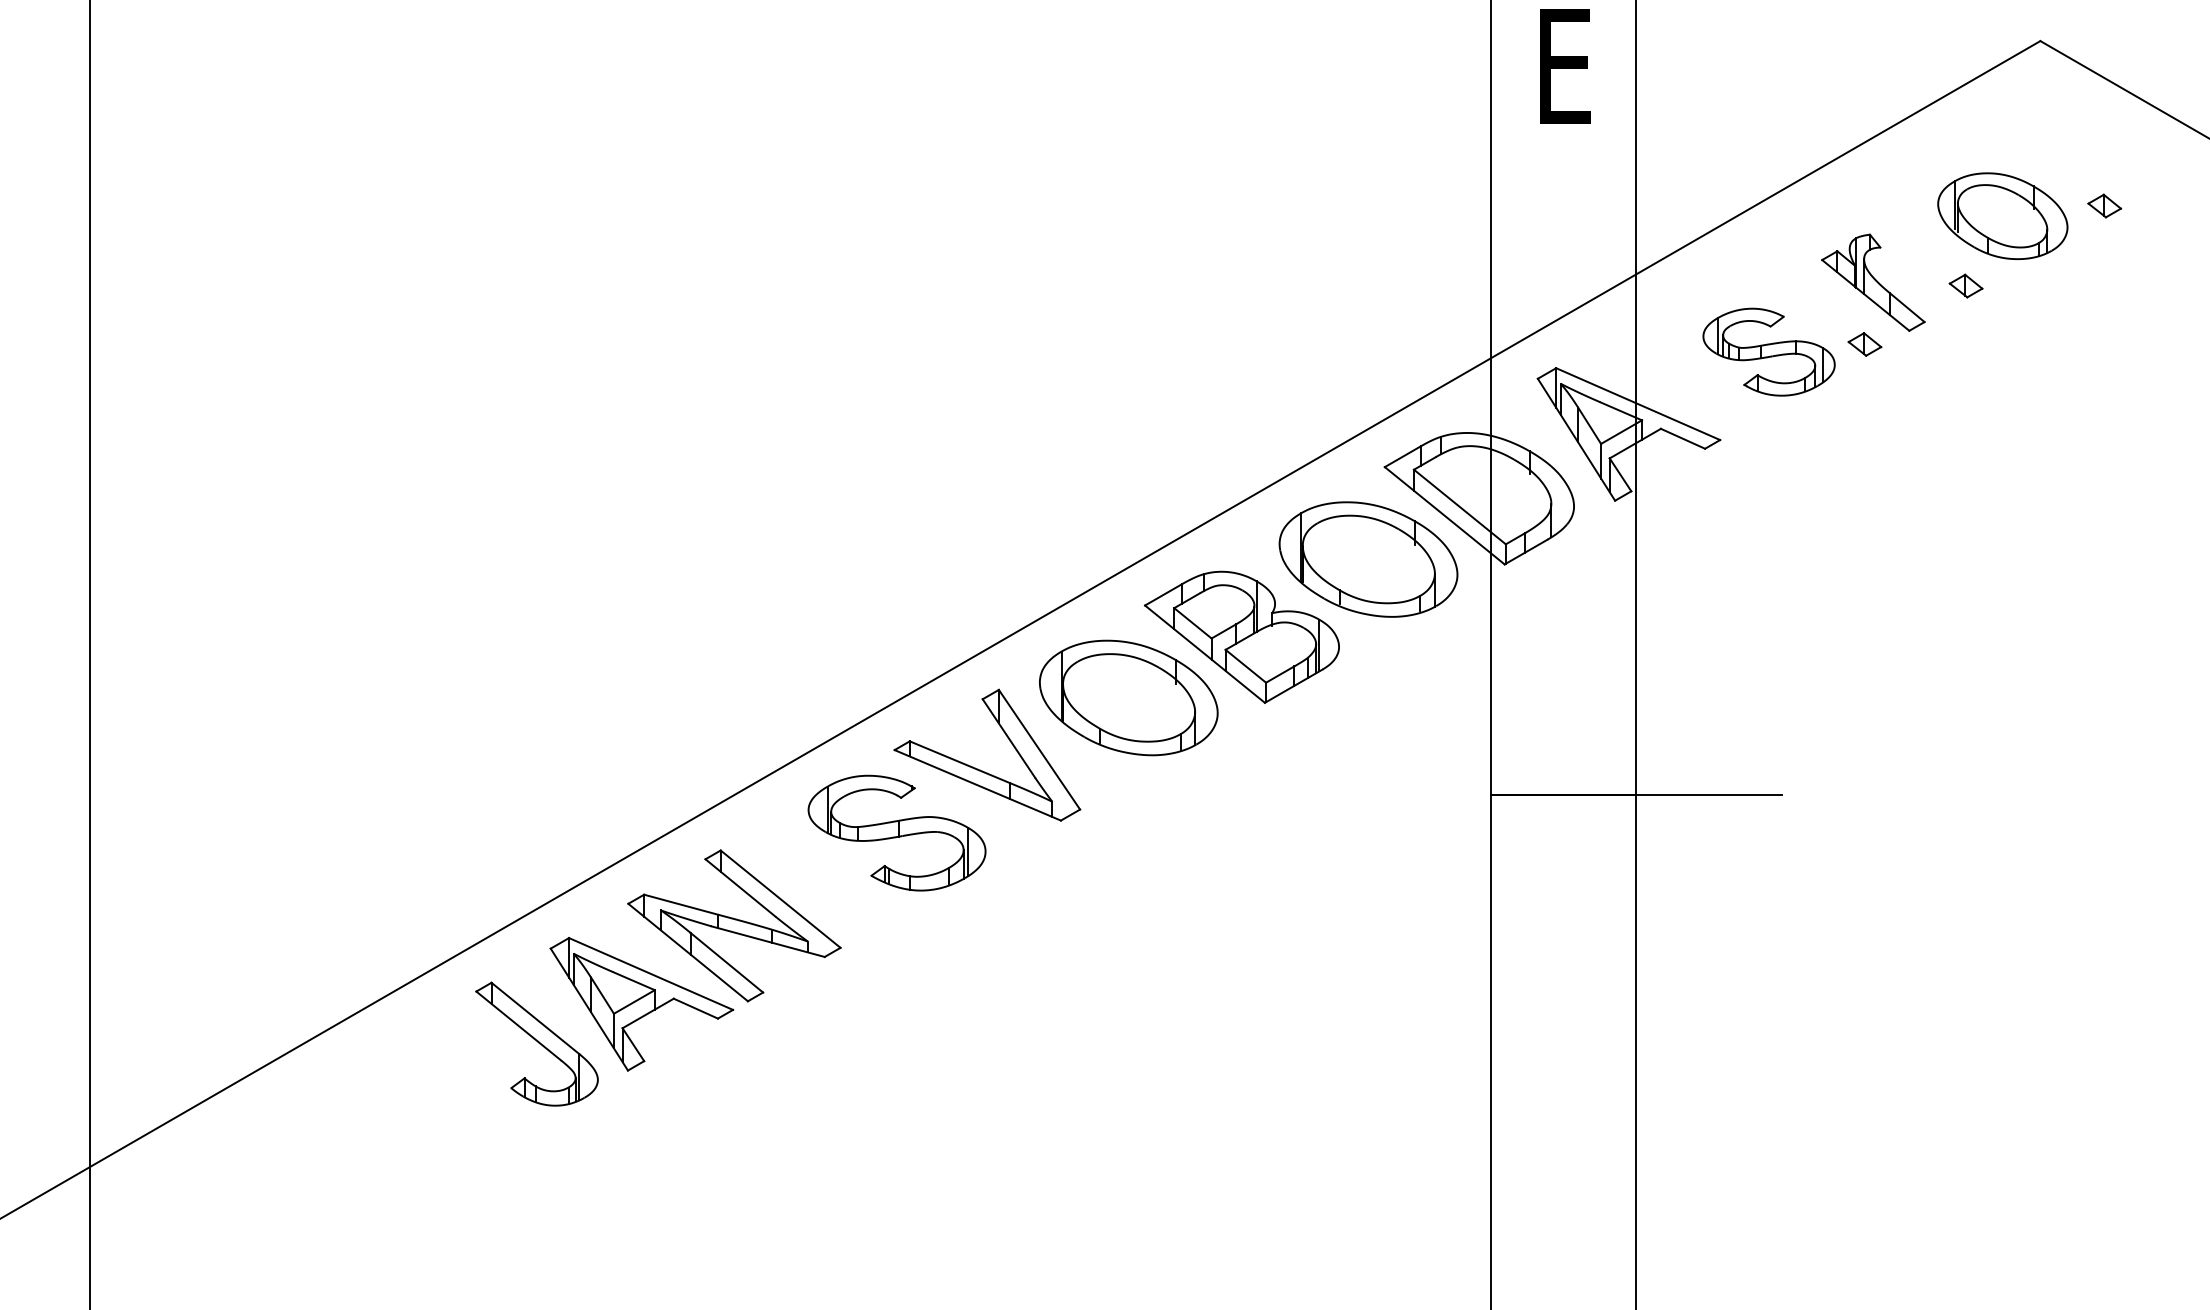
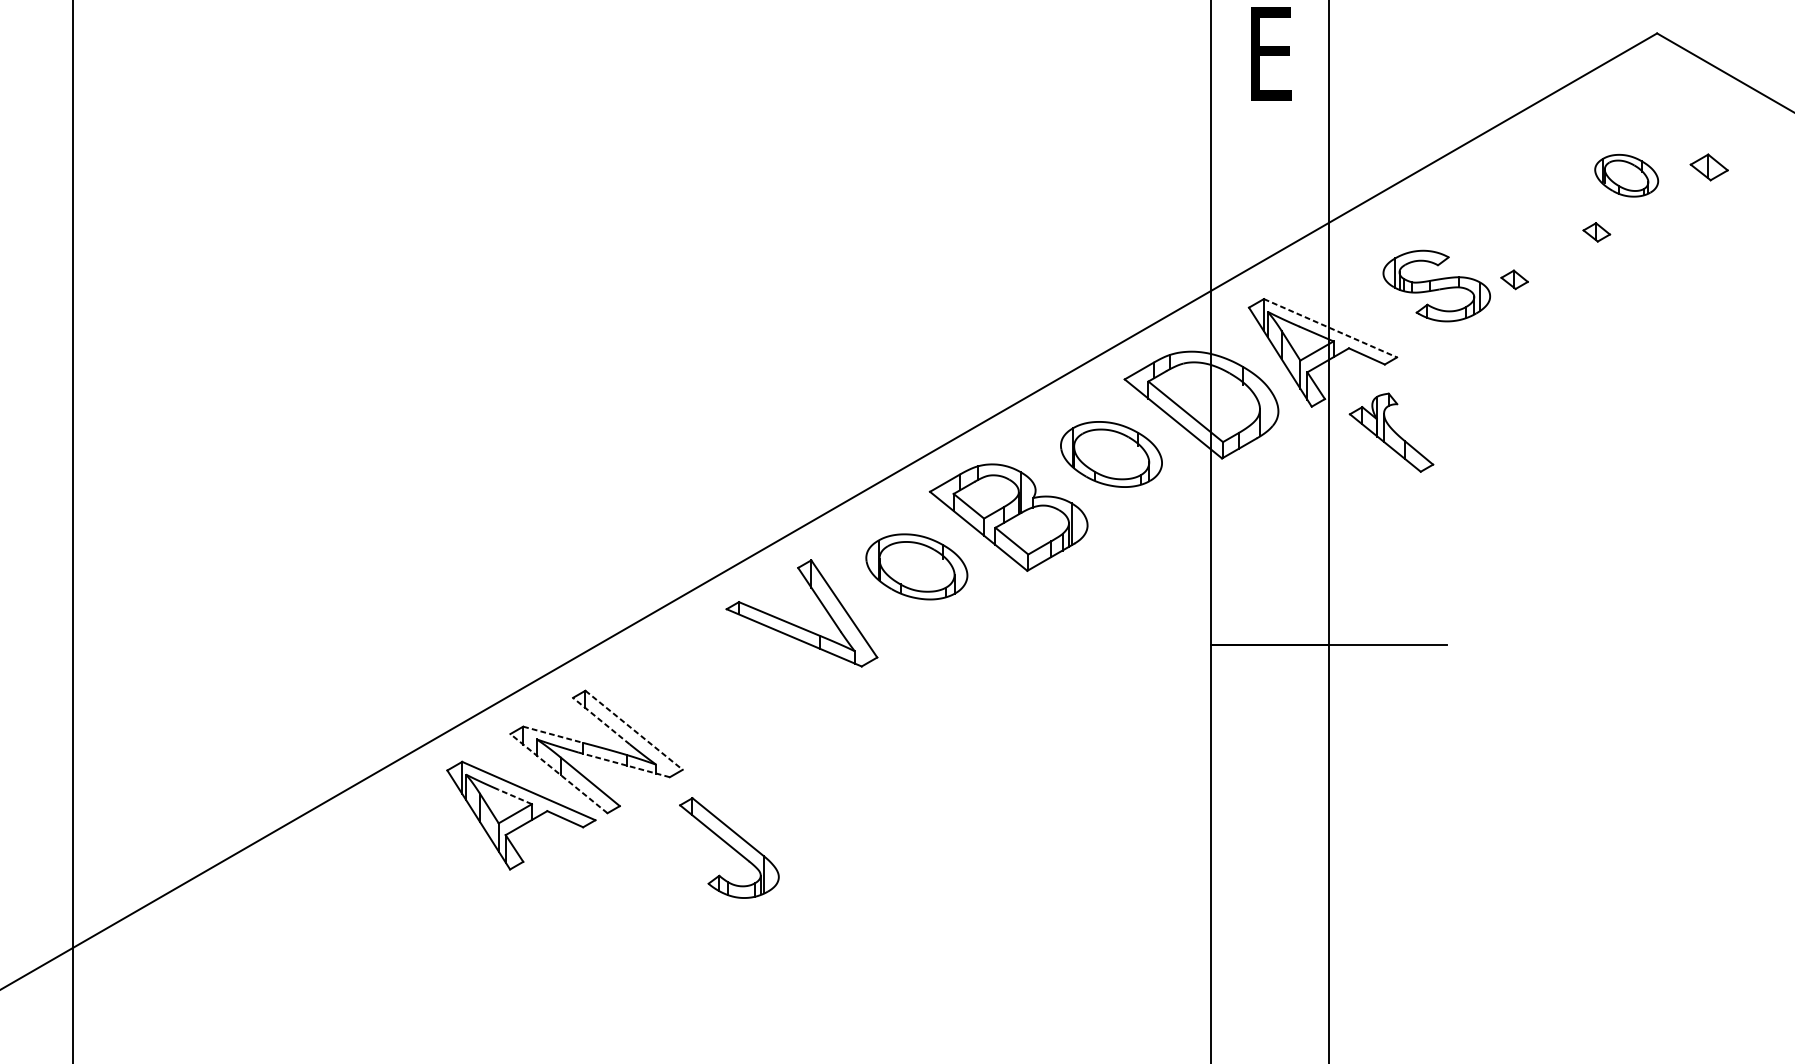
part: (2104, 205) -> (1709, 166), size x1.4
part: (2002, 216) -> (1626, 175), size x0.6
part: (1873, 282) -> (1391, 432), moved
line: (1638, 404) -> (1330, 328), solid -> dashed
part: (1368, 559) -> (1111, 454), size x0.7
part: (1128, 697) -> (916, 566), size x0.7
part: (896, 832) -> (728, 676), removed
line: (740, 887) -> (601, 720), solid -> dashed
line: (781, 899) -> (634, 730), solid -> dashed
line: (681, 904) -> (553, 734), solid -> dashed
line: (767, 941) -> (623, 764), solid -> dashed
line: (687, 952) -> (558, 773), solid -> dashed
line: (634, 981) -> (515, 797), solid -> dashed
part: (536, 1043) -> (728, 847), moved

